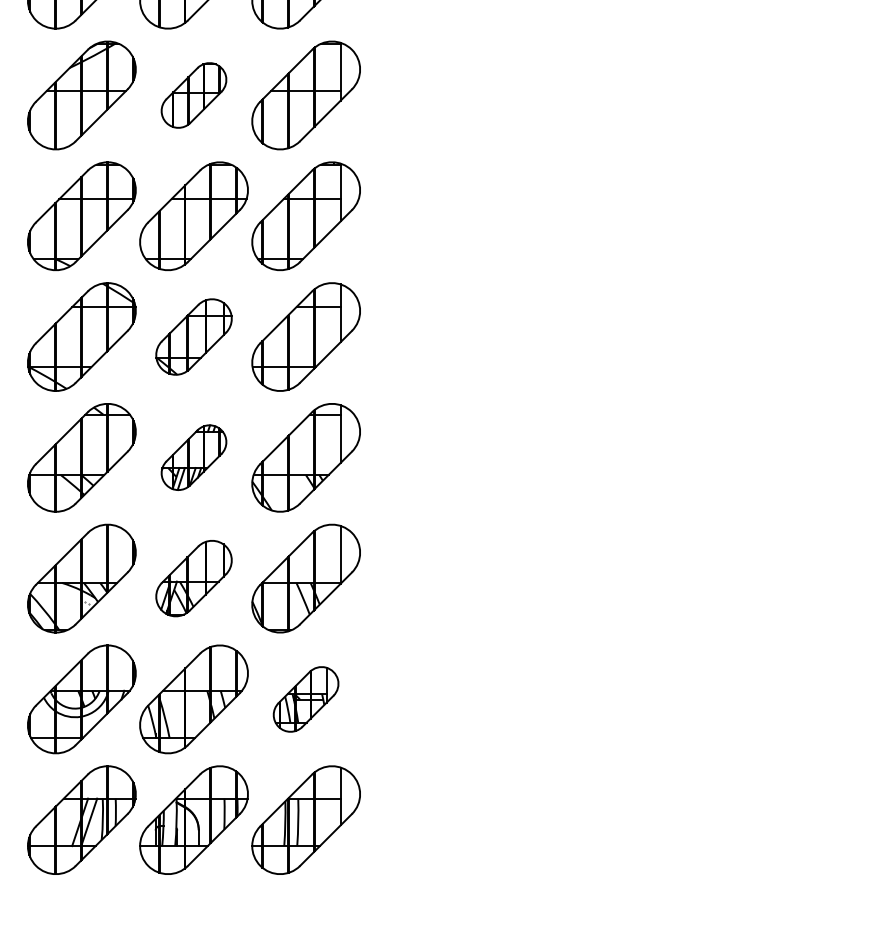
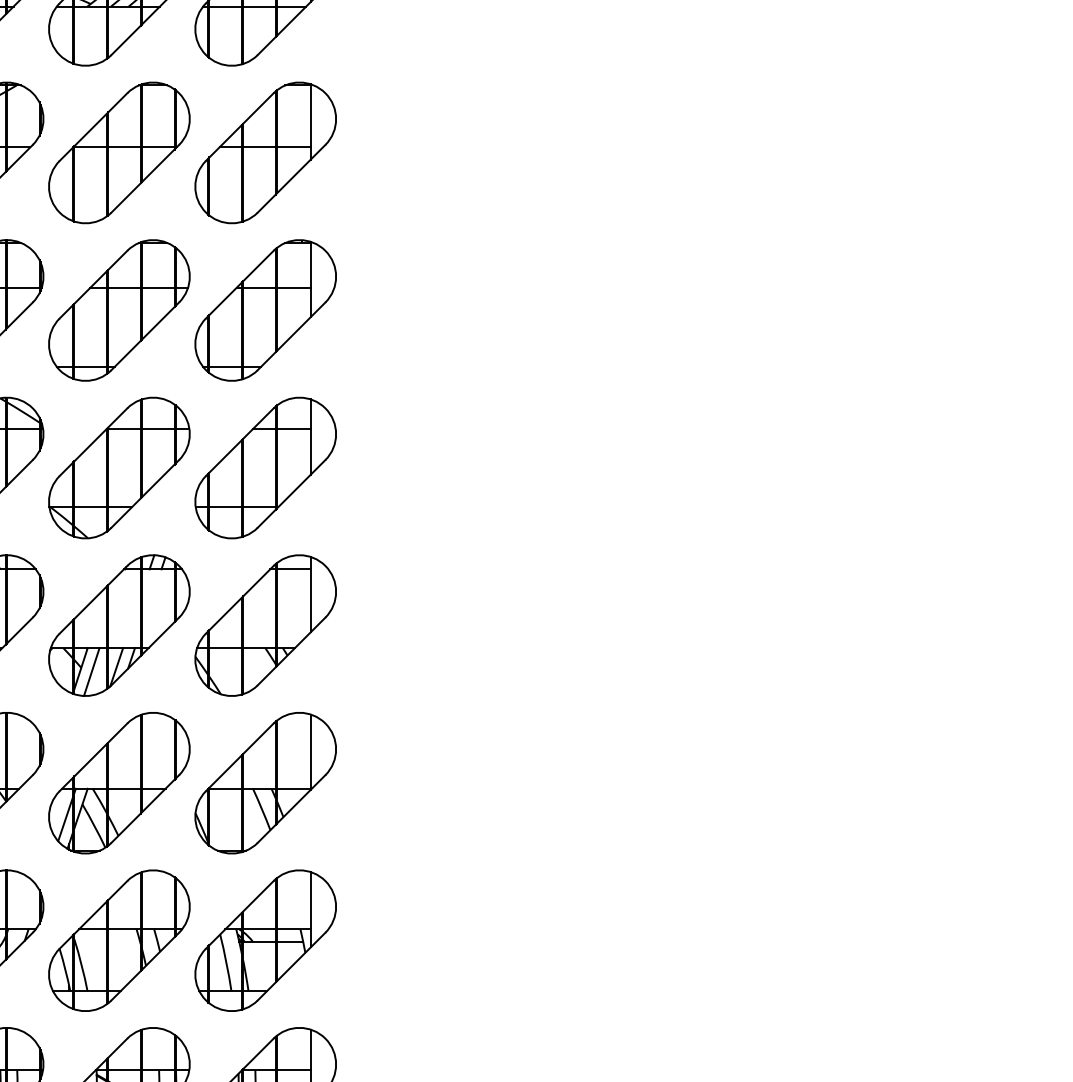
part: (193, 95) -> (118, 152), size x1.67
part: (193, 336) -> (118, 467), size x1.43
part: (193, 457) -> (118, 625), size x1.67
part: (193, 578) -> (118, 783), size x1.43
part: (305, 699) -> (264, 940), size x1.67

